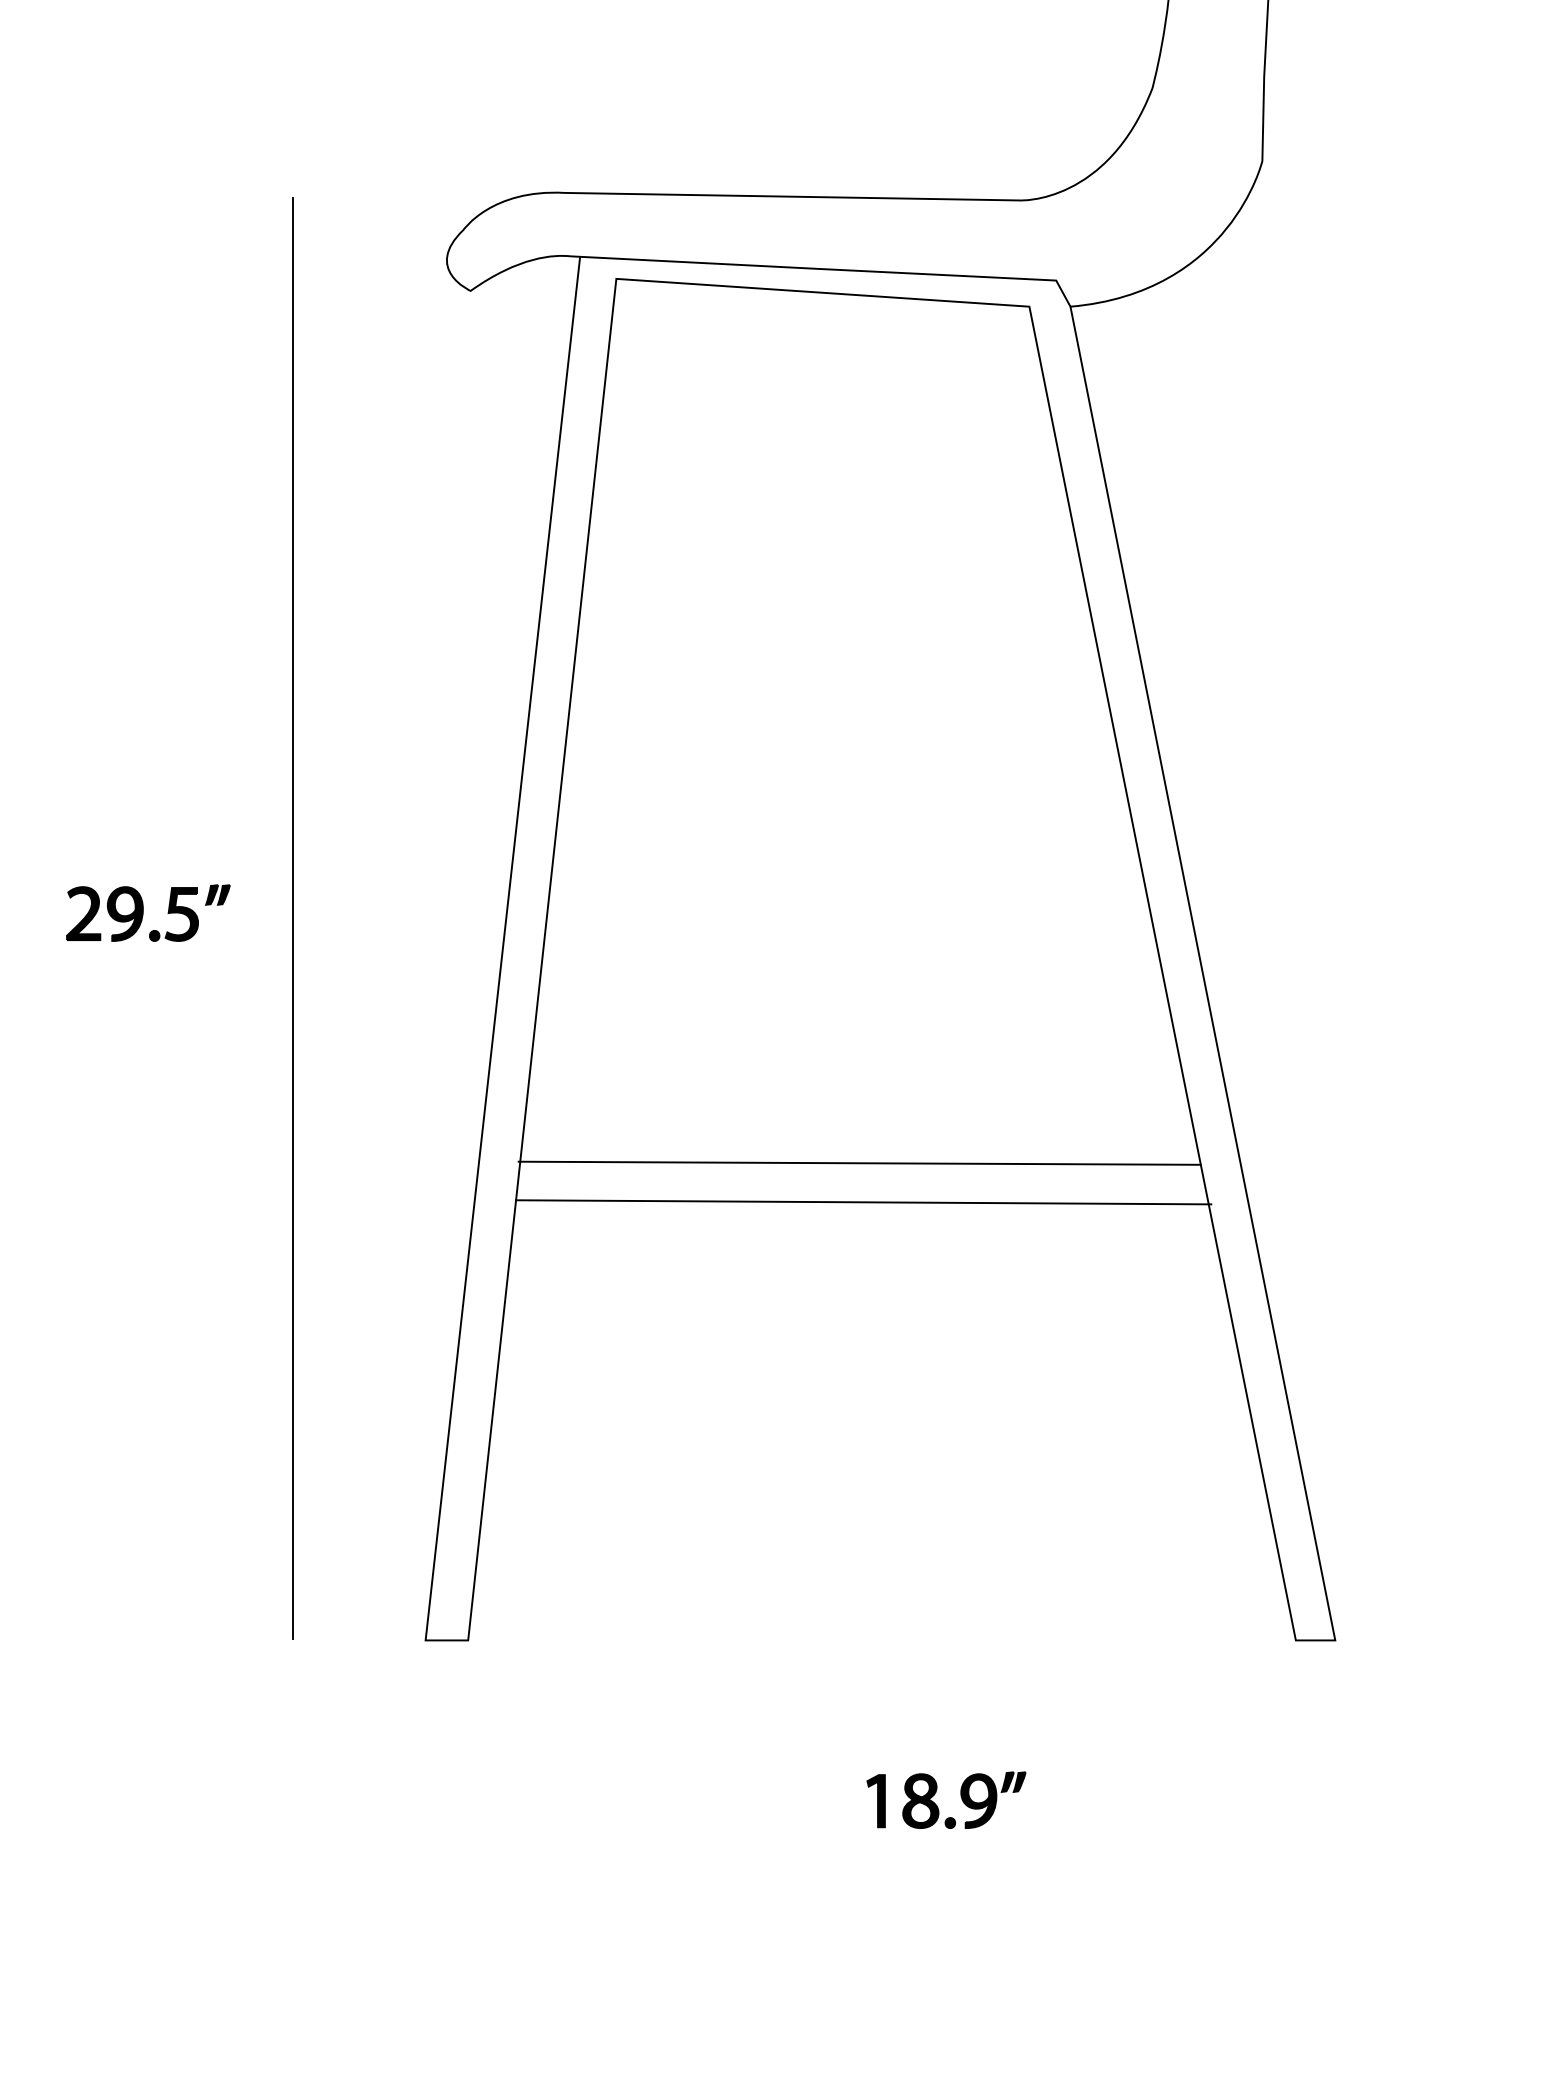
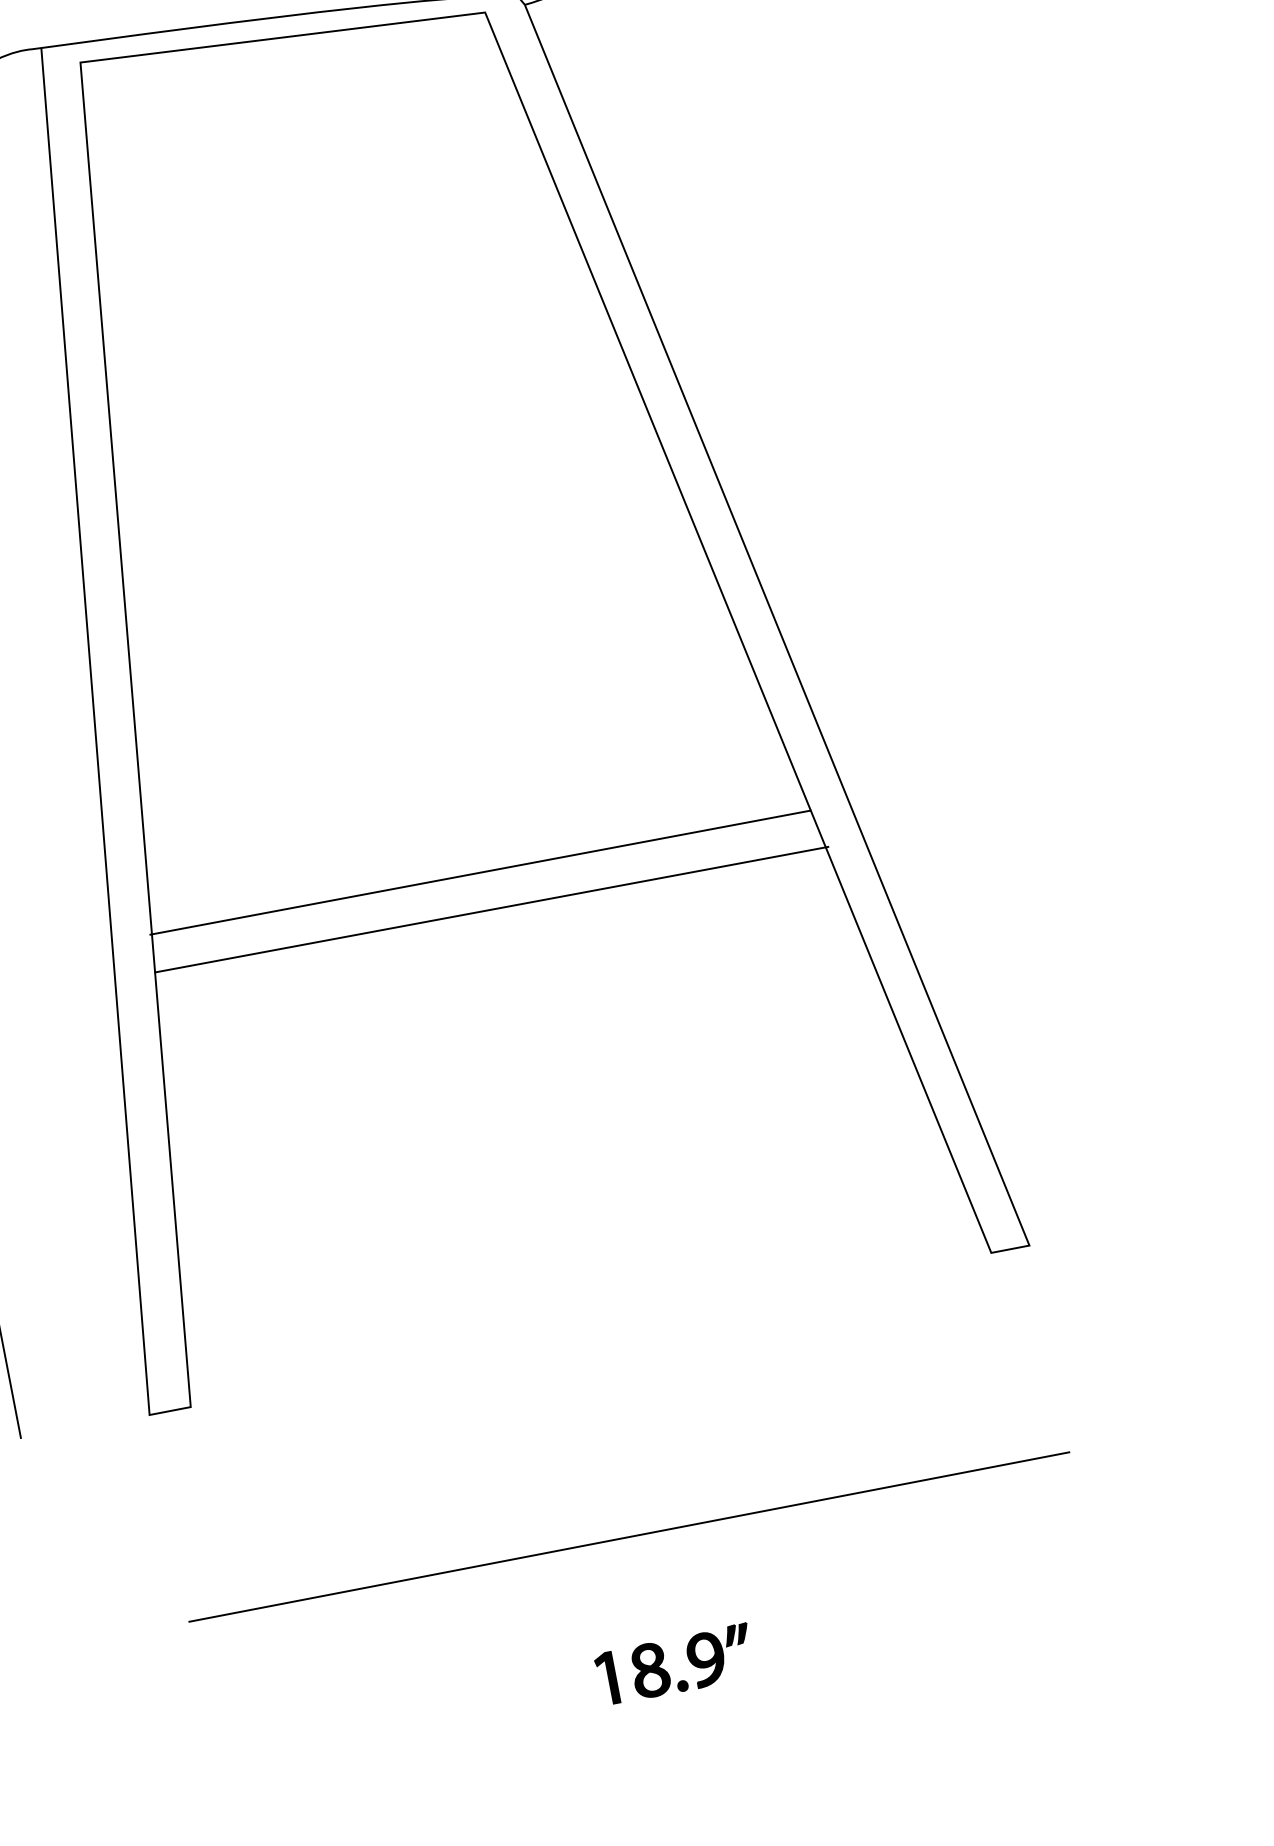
part: (937, 1805) -> (667, 1671), moved
line: (880, 1854) -> (629, 1537), added

